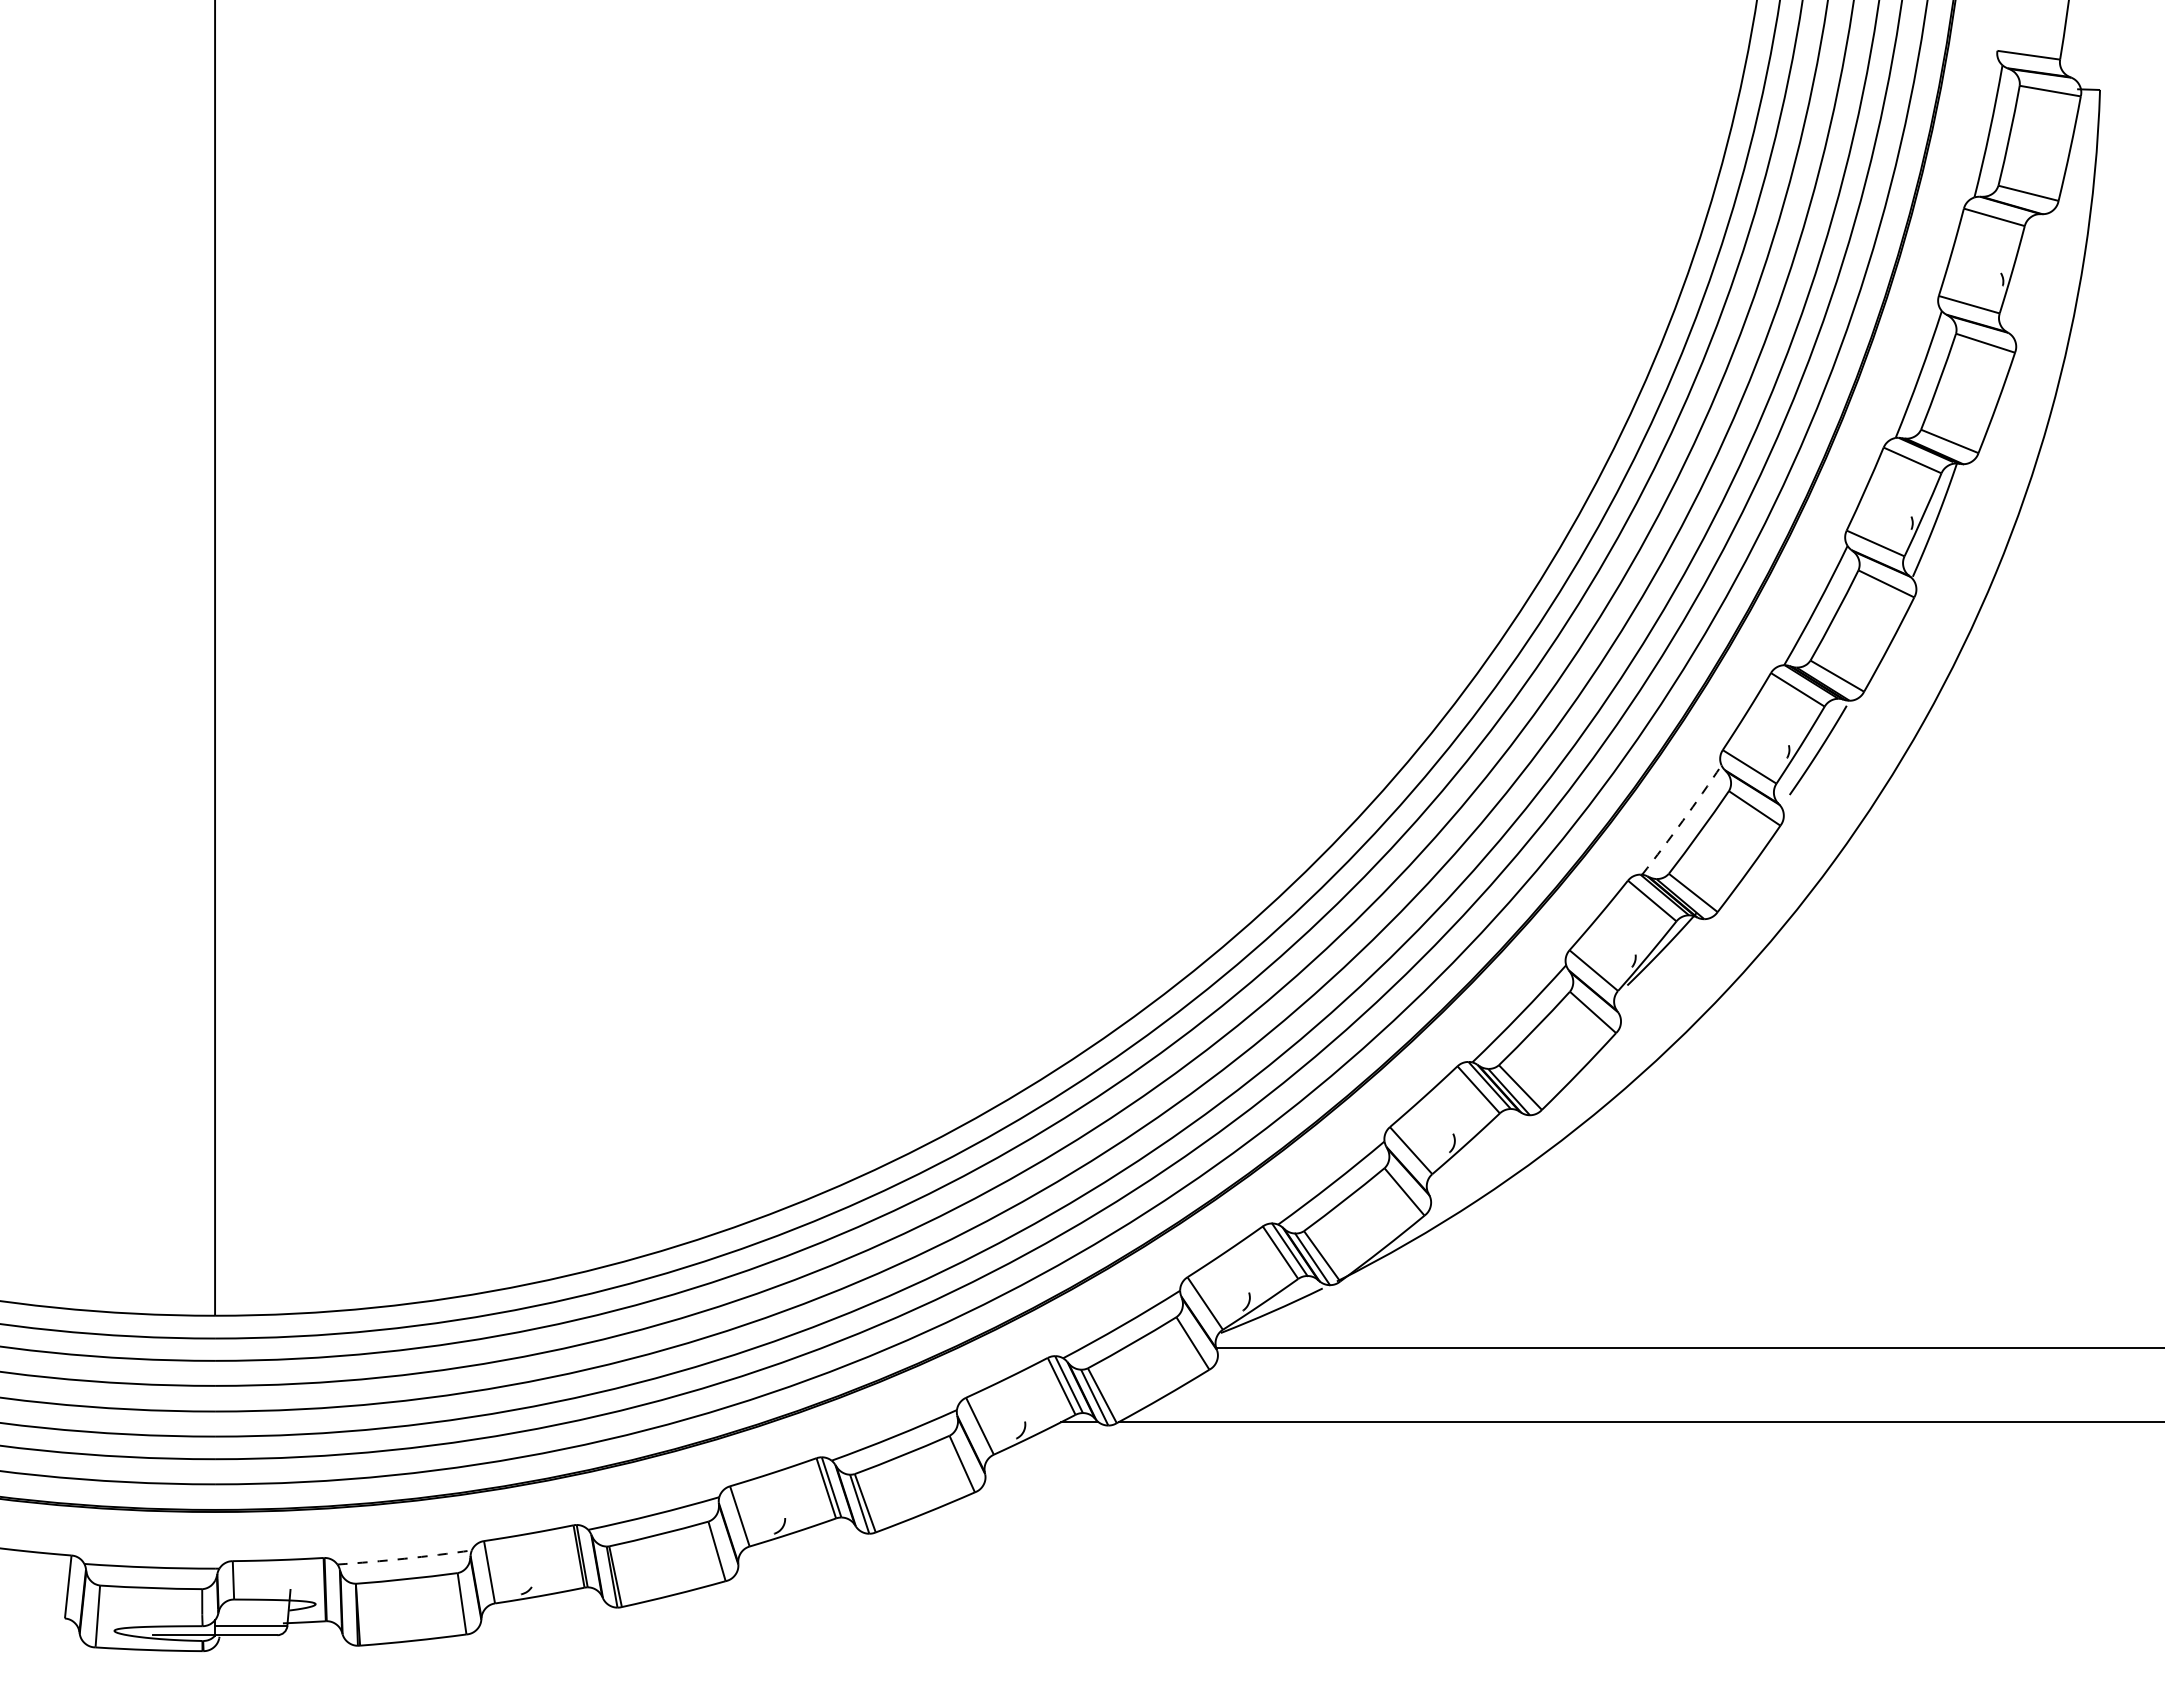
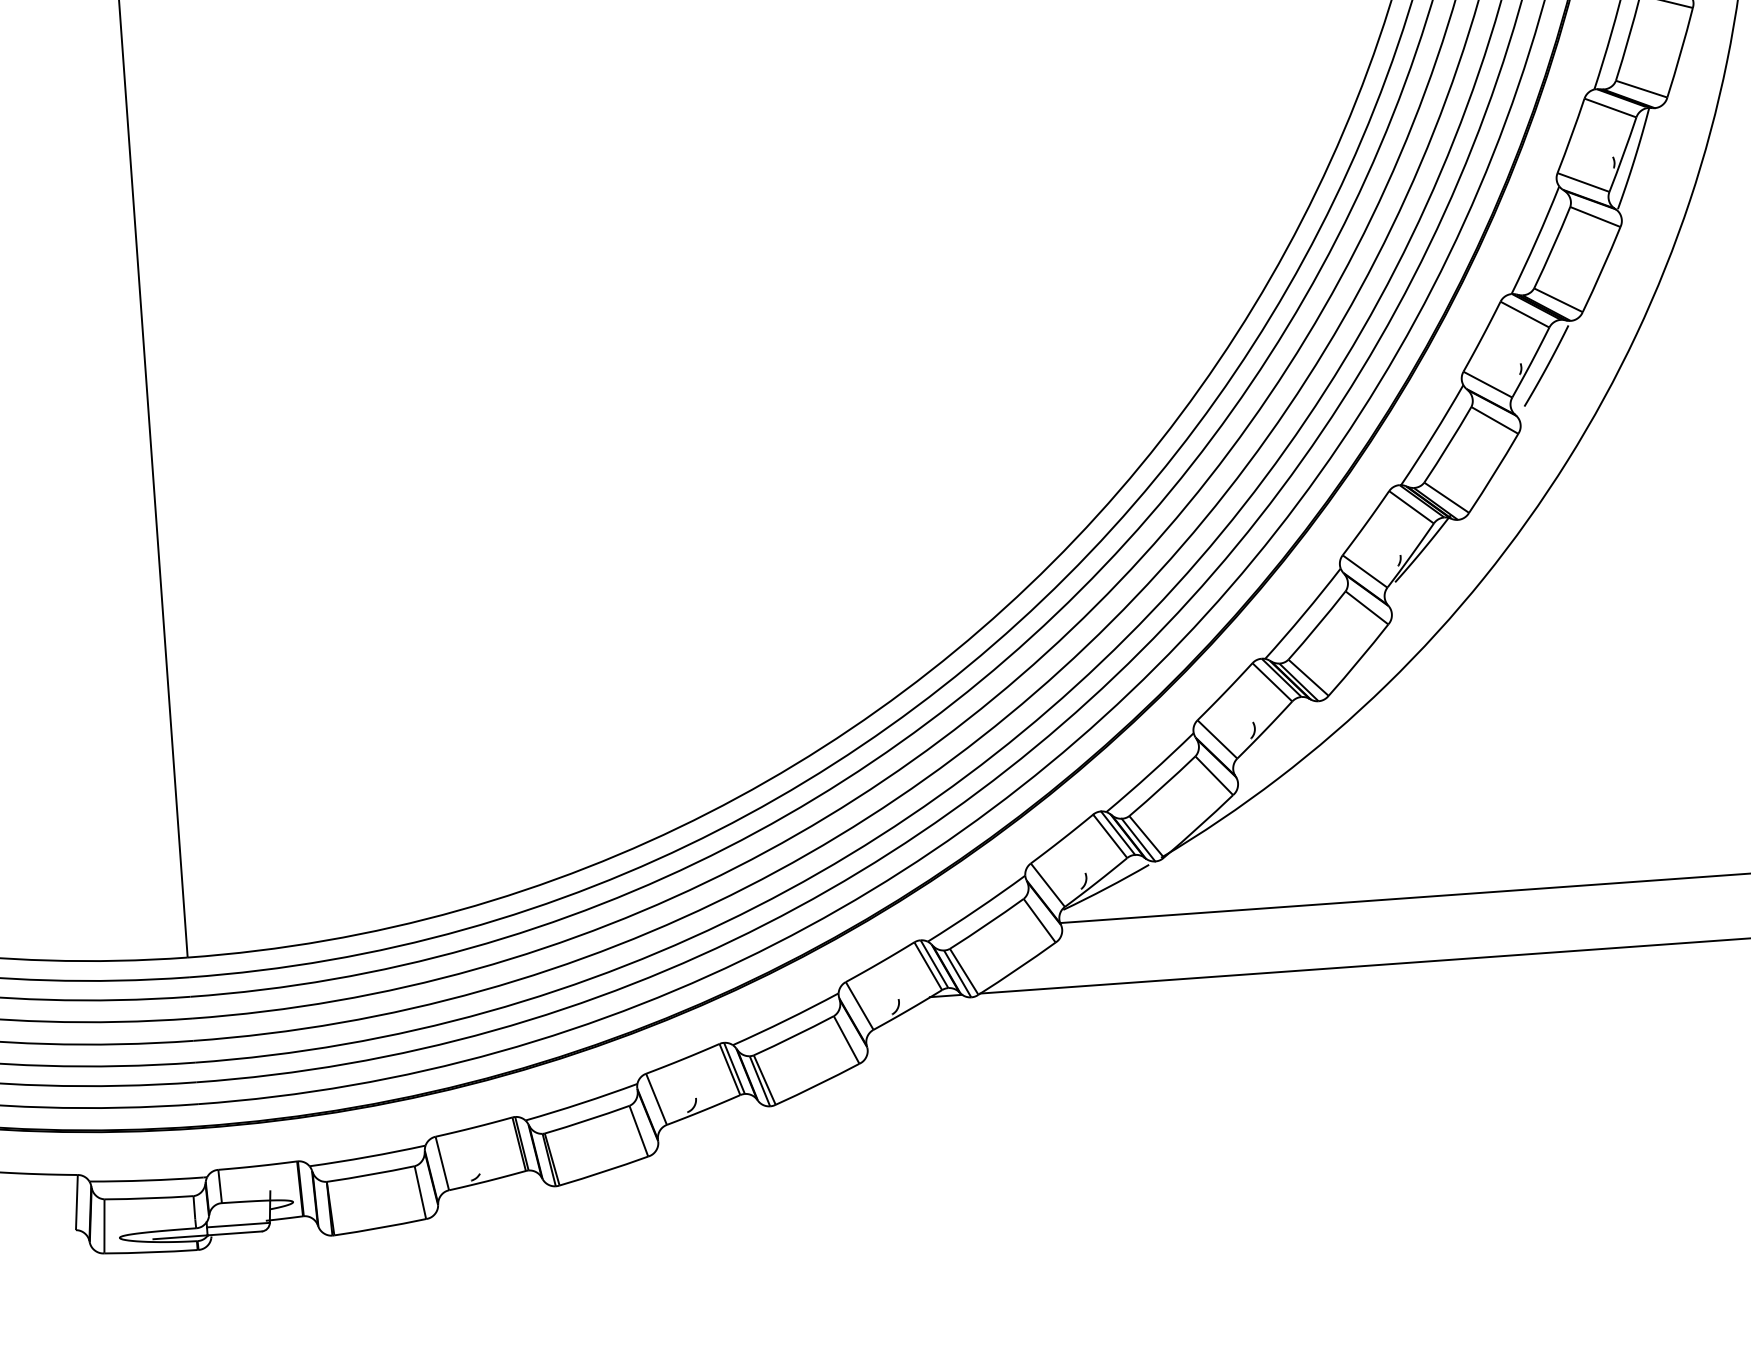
arc: (1682, 820) -> (1432, 435), dashed -> solid
arc: (404, 1558) -> (367, 1156), dashed -> solid

